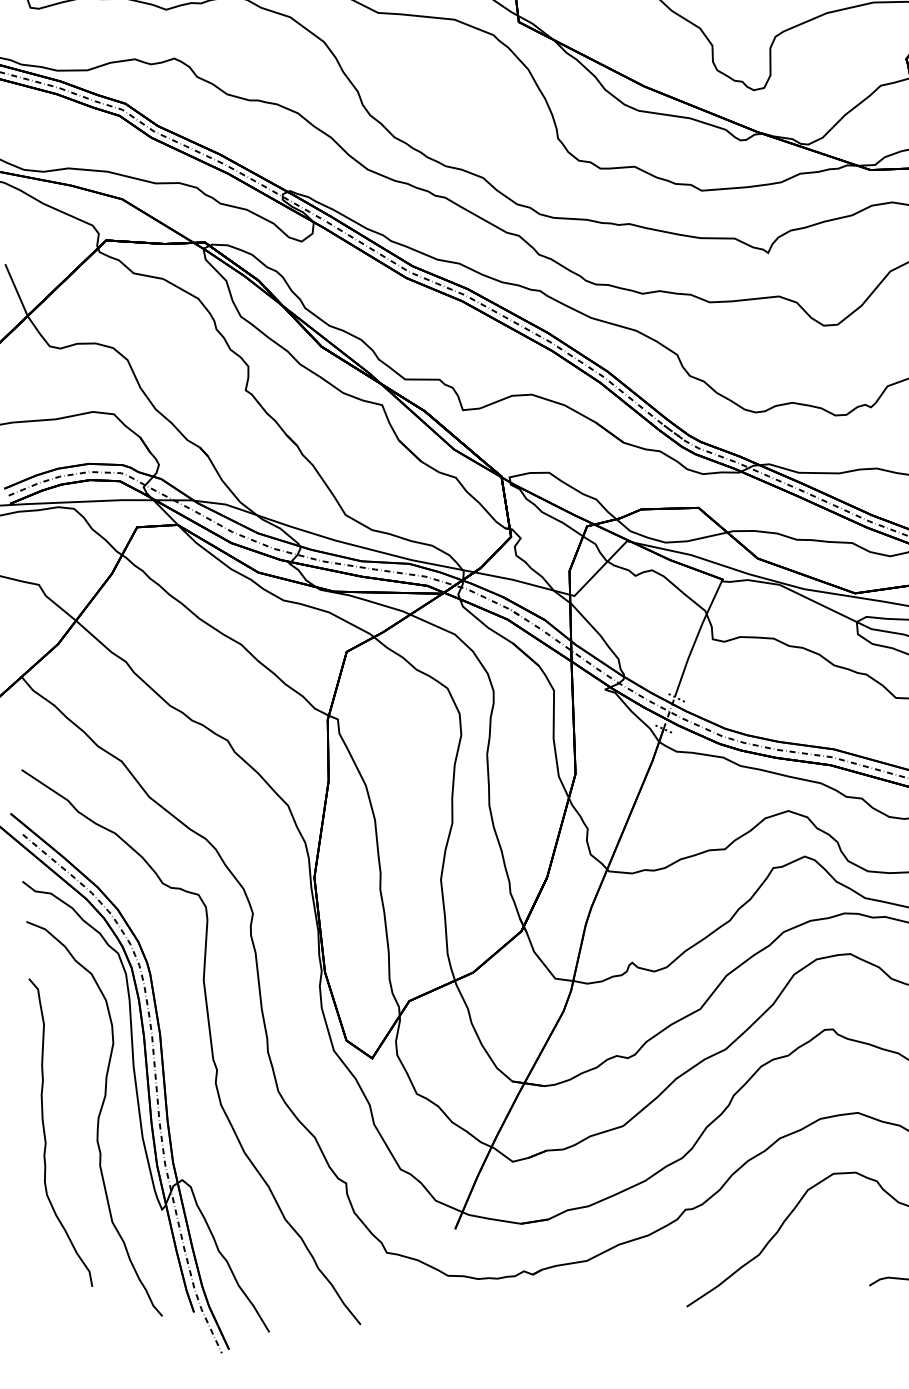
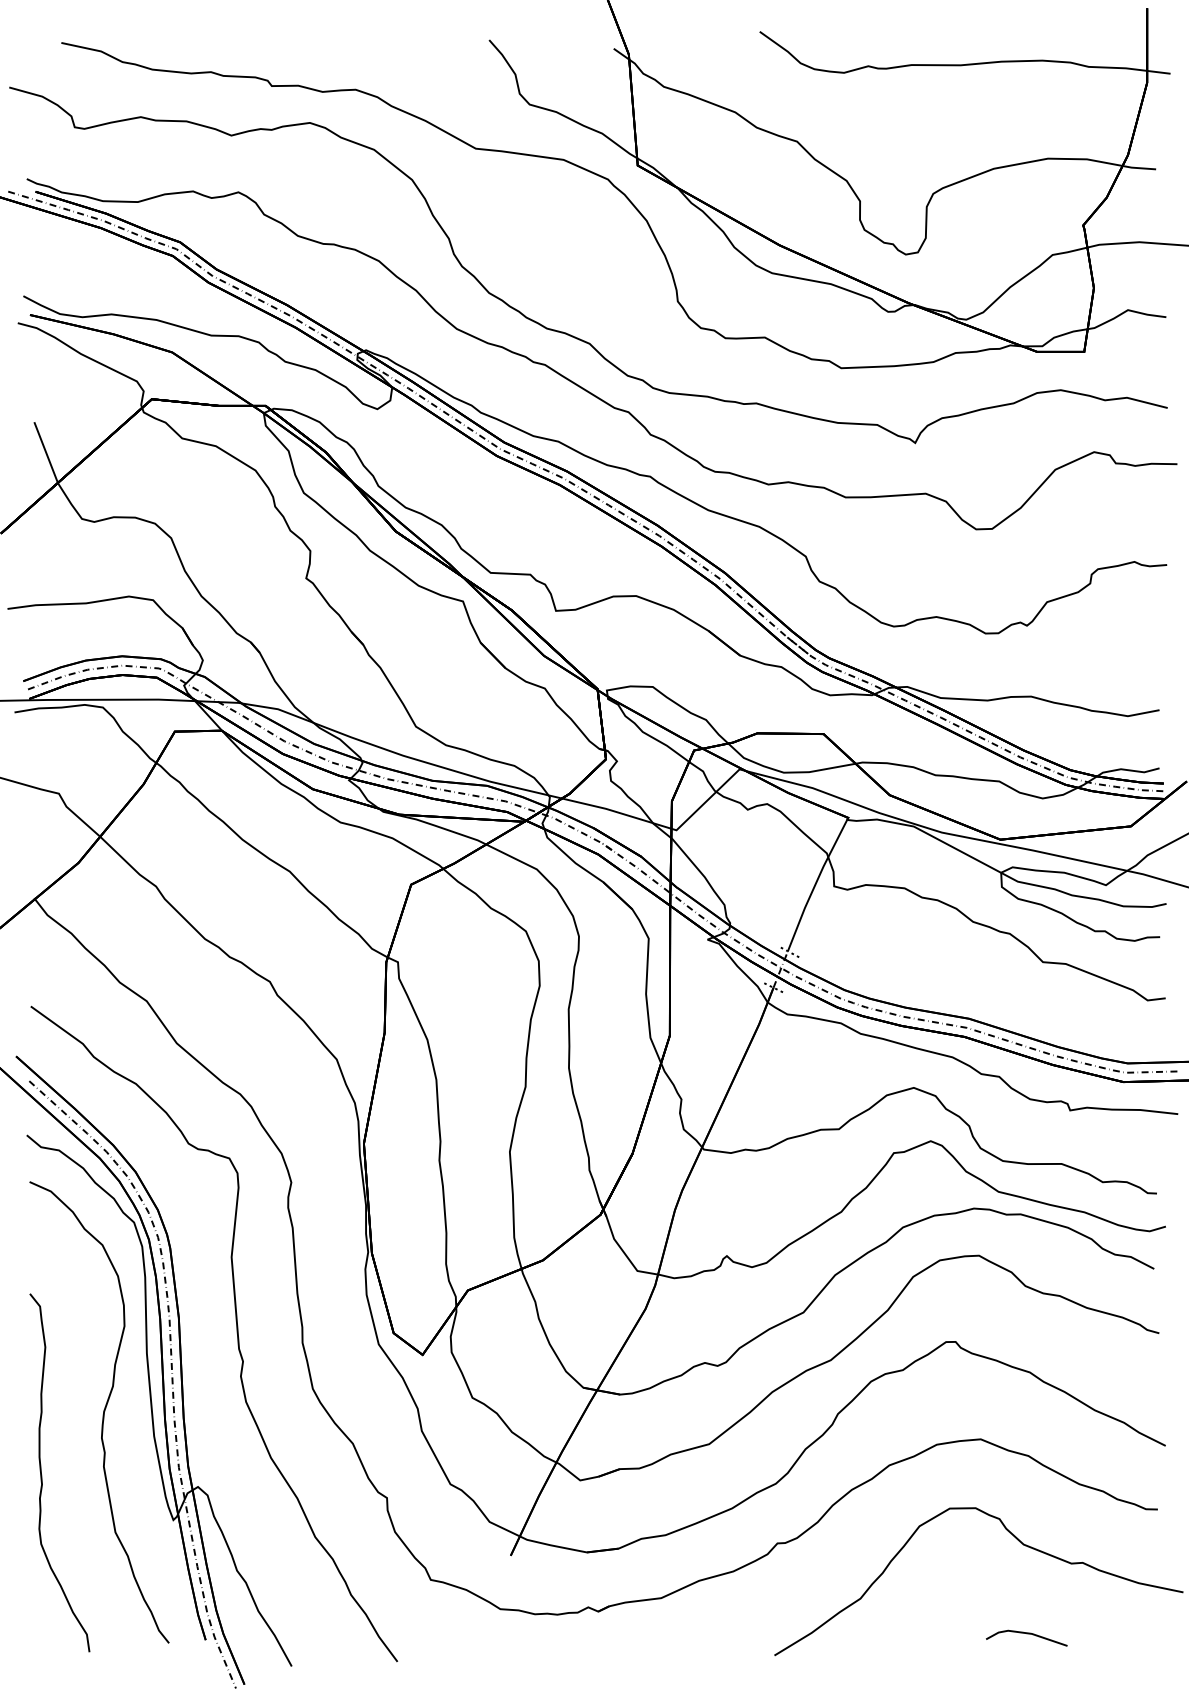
curve: (45, 1135) -> (42, 1475), moved

